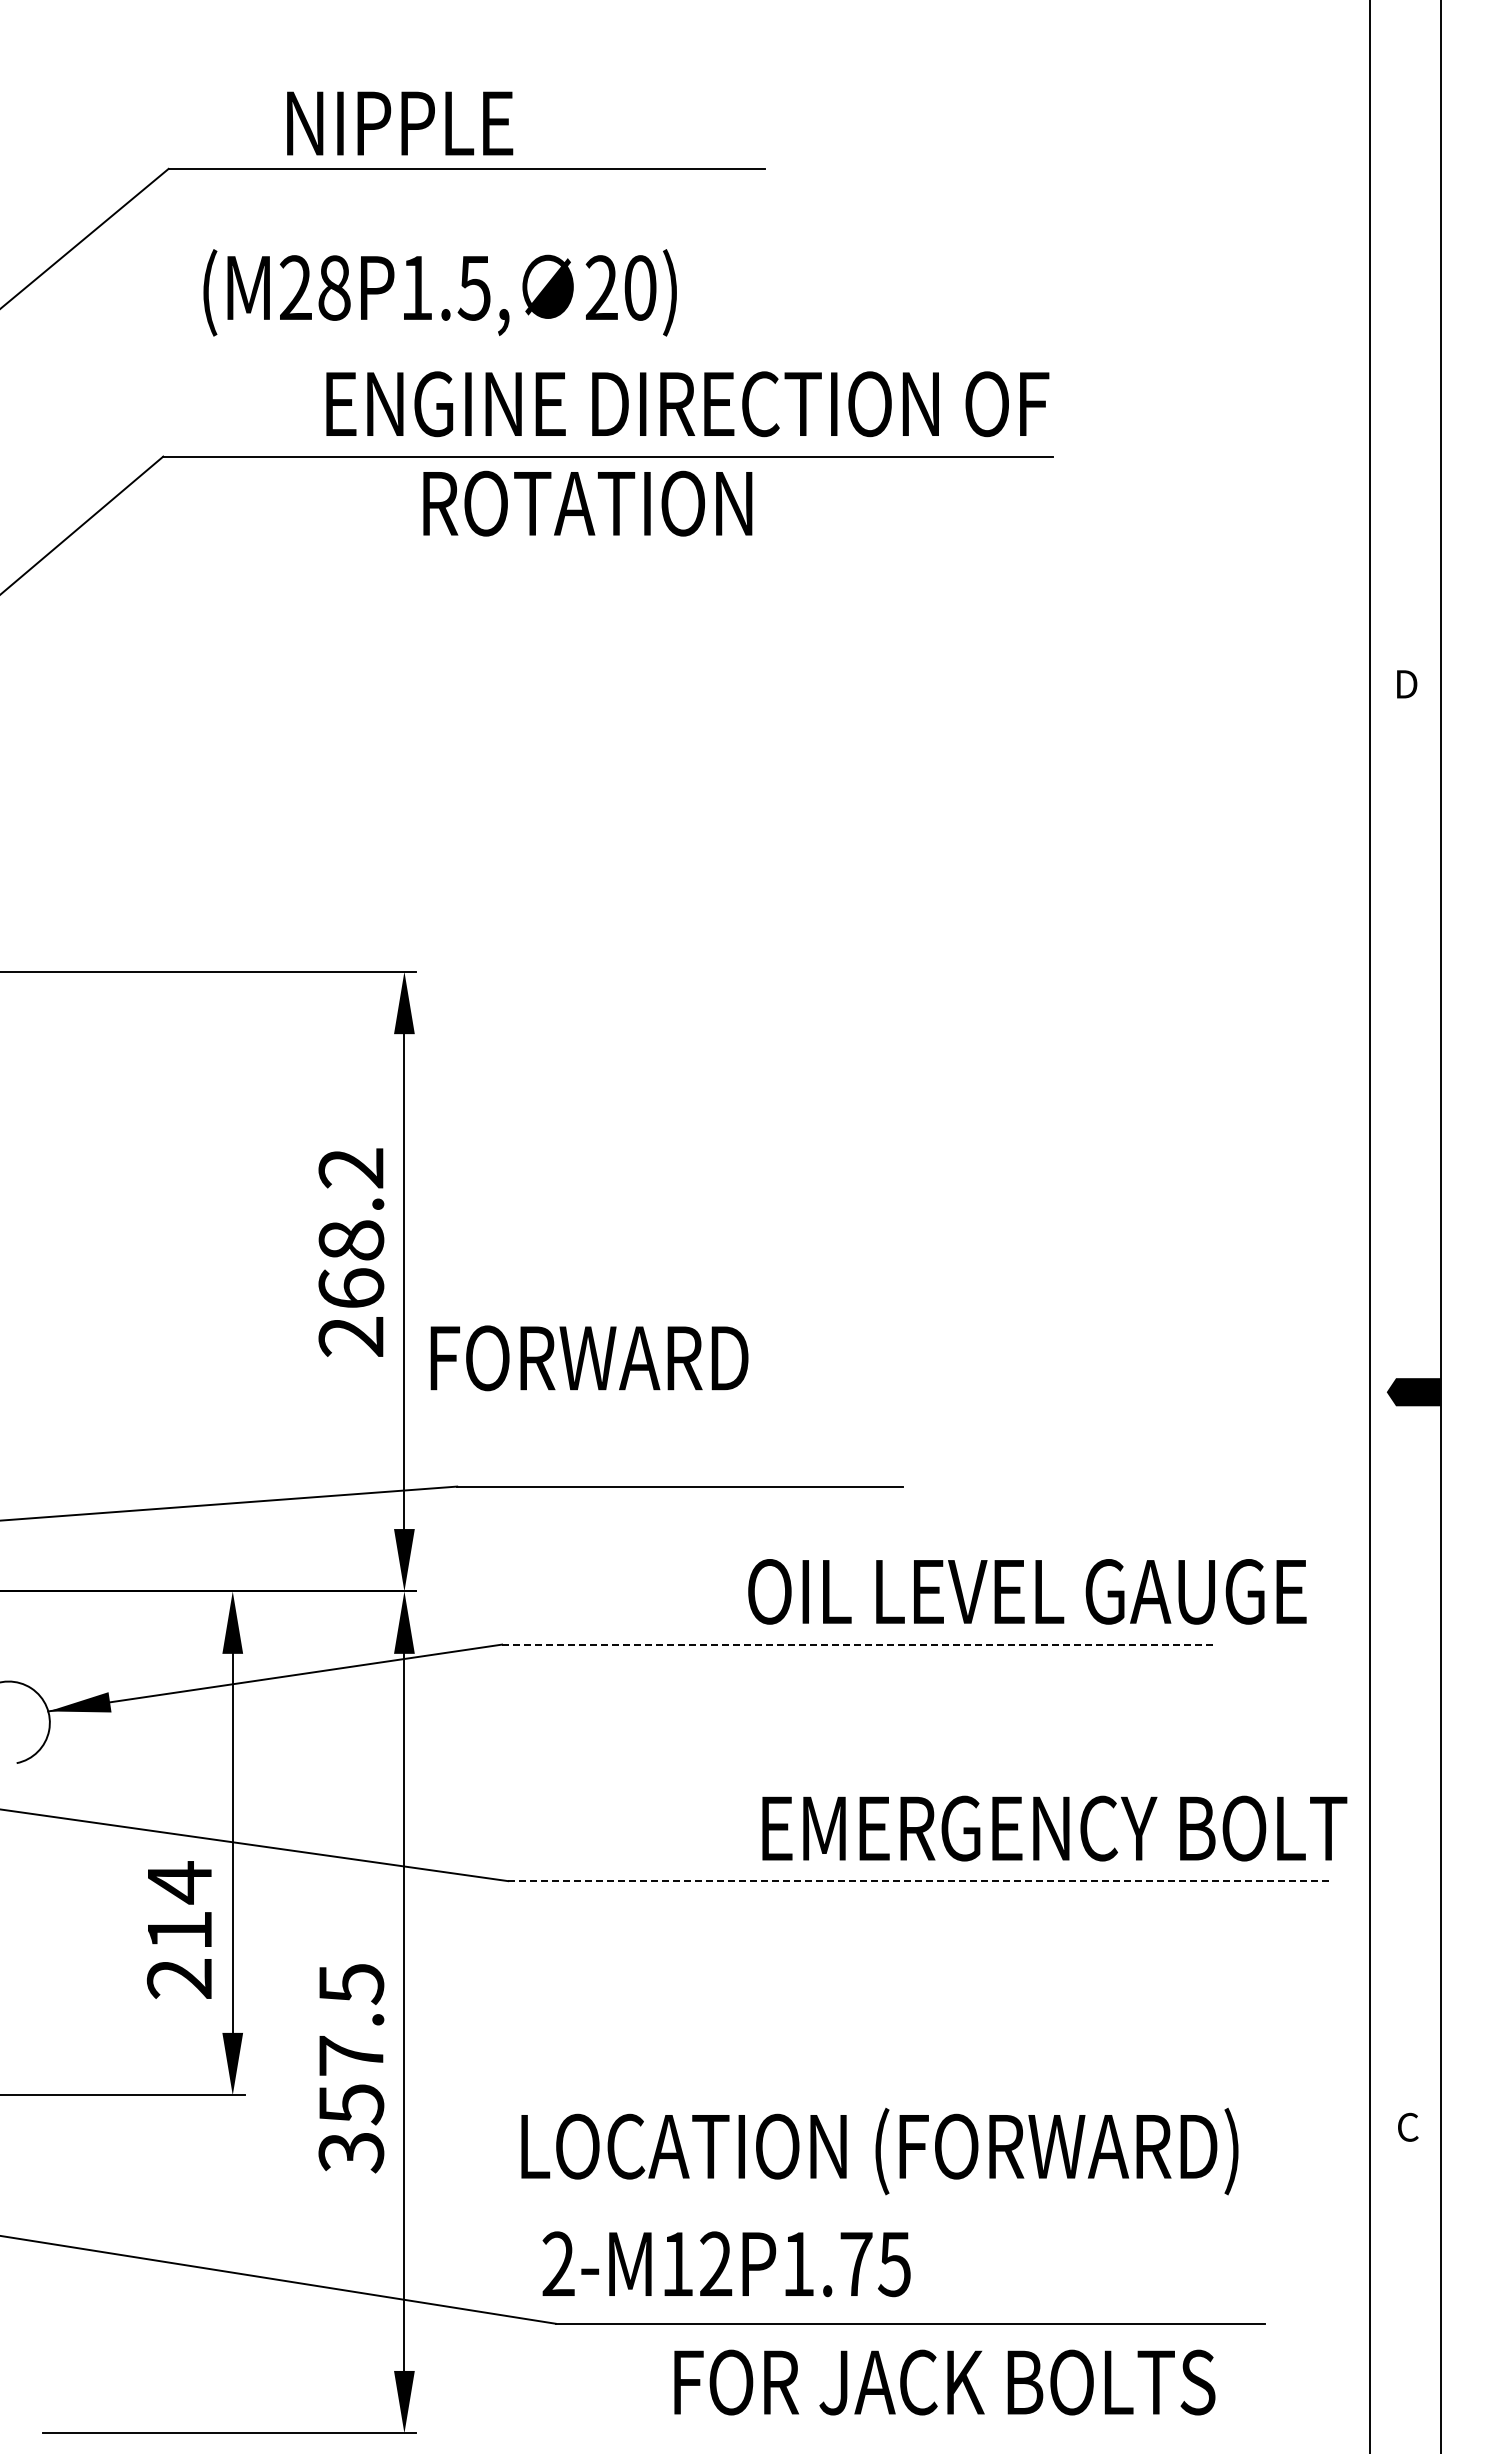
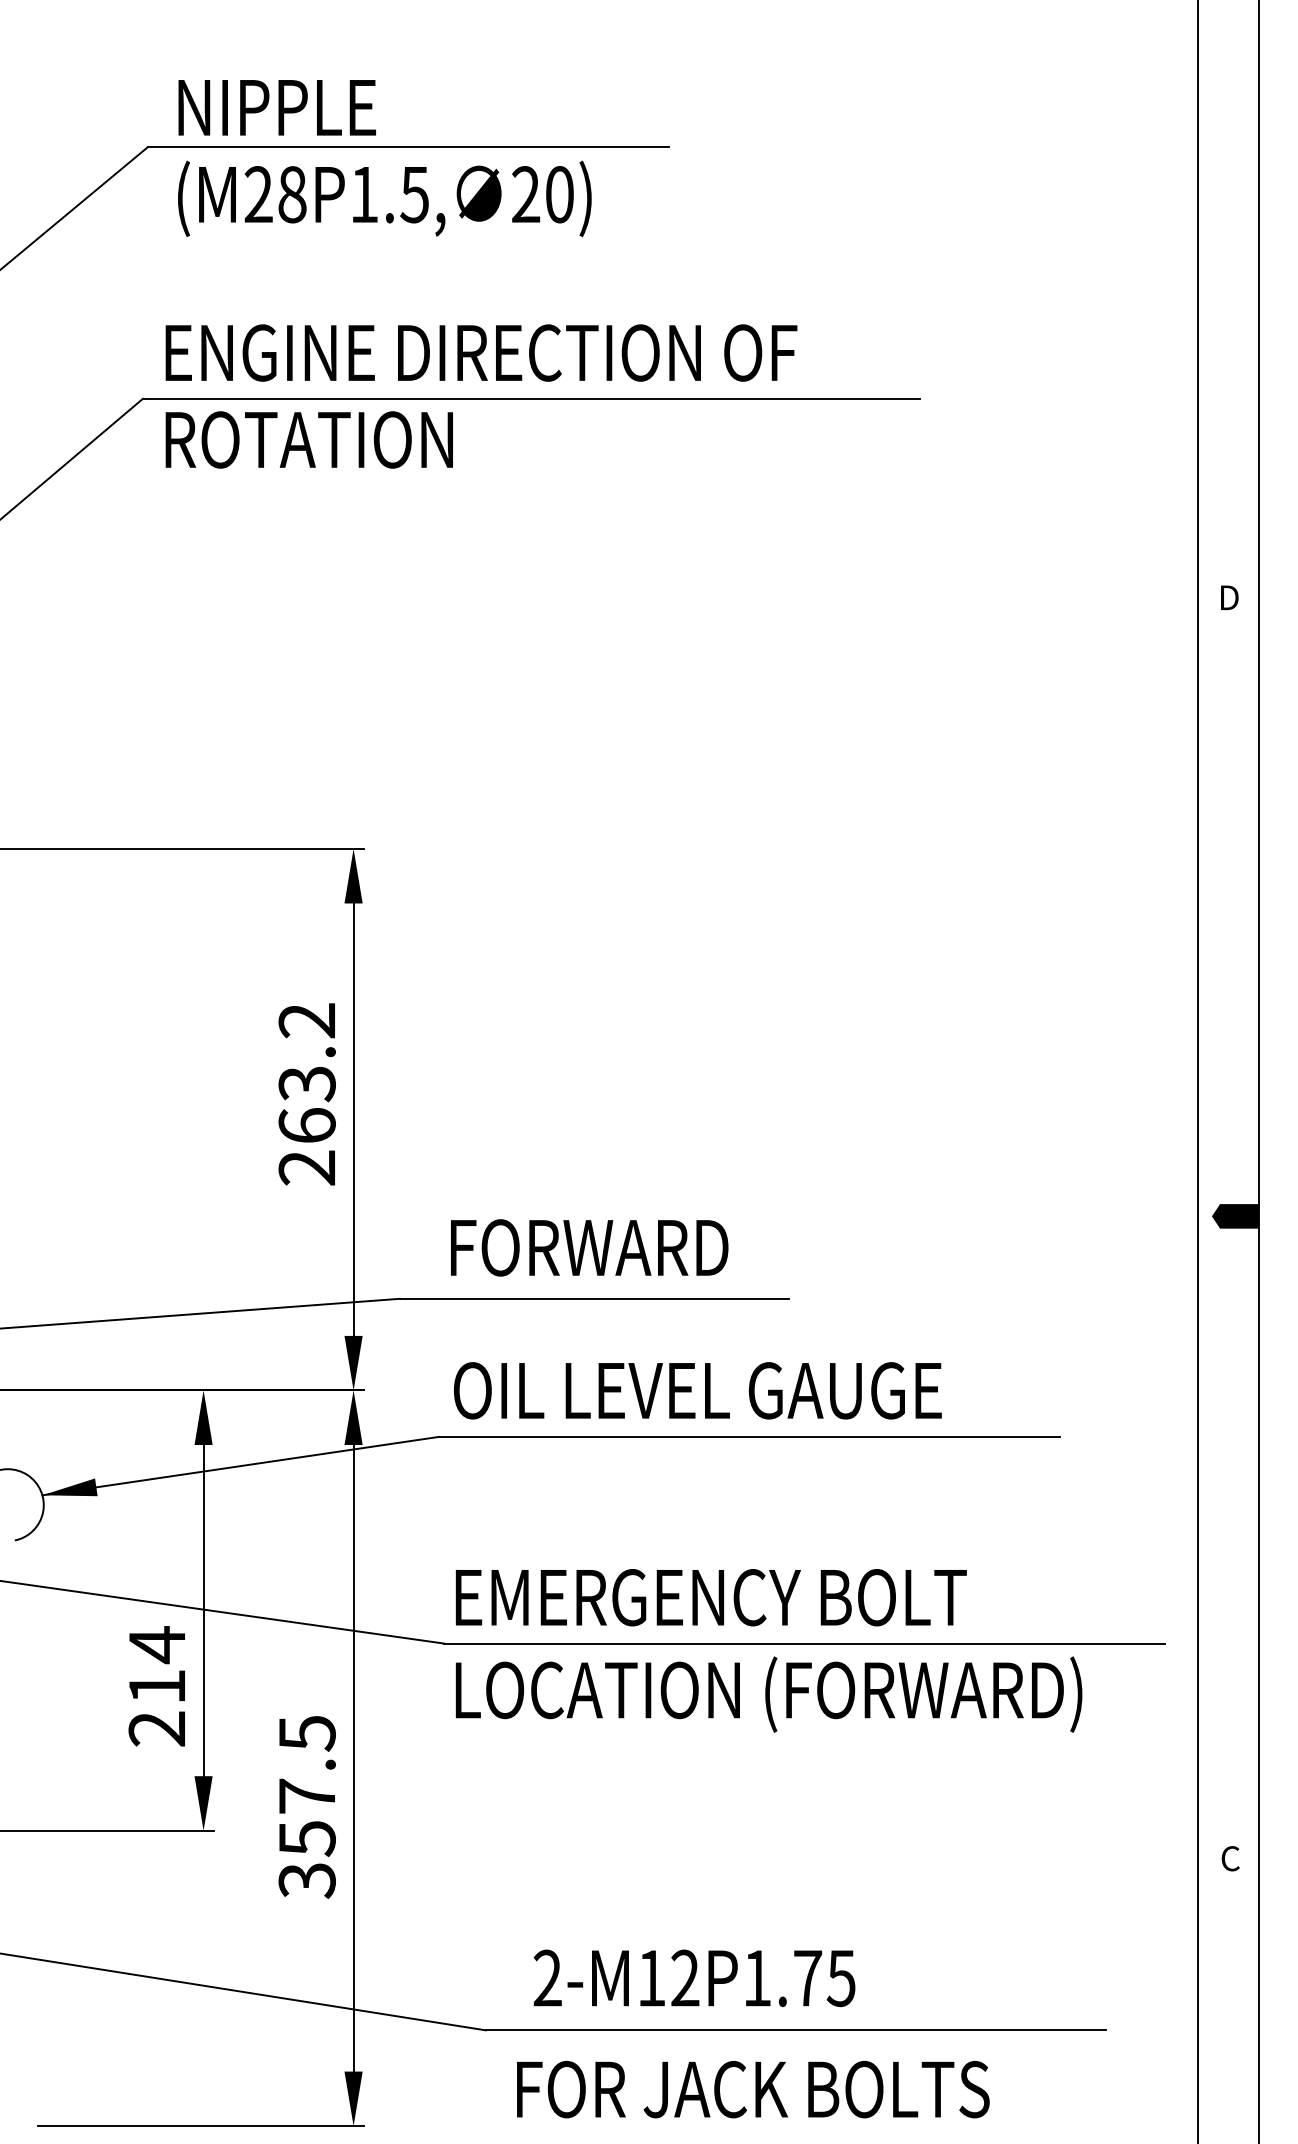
text: (400, 123) -> (277, 107), moved
text: (439, 292) -> (384, 198), moved
text: (687, 404) -> (481, 353), moved
text: (587, 503) -> (309, 439), moved
text: (351, 1240) -> (307, 1083), 268.2 -> 263.2
text: (589, 1358) -> (589, 1248), moved
text: (1027, 1591) -> (697, 1390), moved
line: (857, 1644) -> (749, 1436), dashed -> solid
text: (1054, 1828) -> (711, 1597), moved
line: (921, 1881) -> (805, 1643), dashed -> solid
text: (879, 2151) -> (768, 1694), moved
text: (726, 2264) -> (694, 1978), moved
text: (944, 2382) -> (752, 2089), moved

